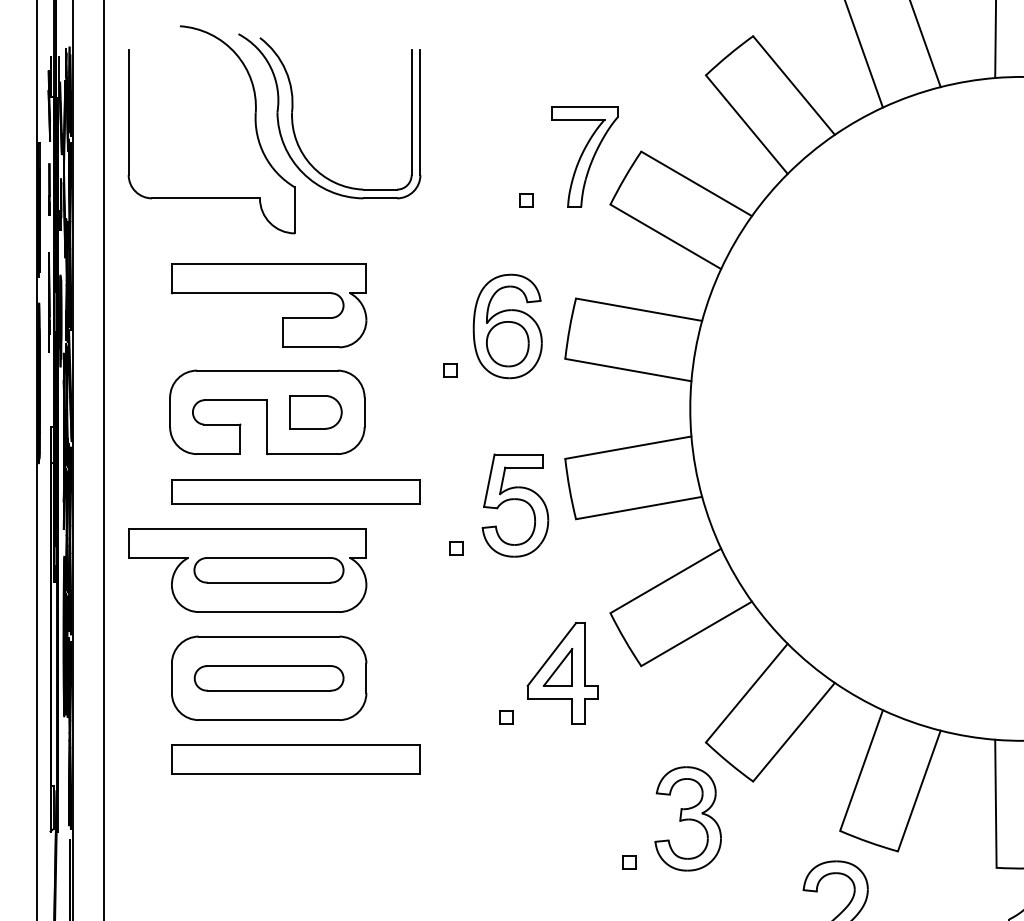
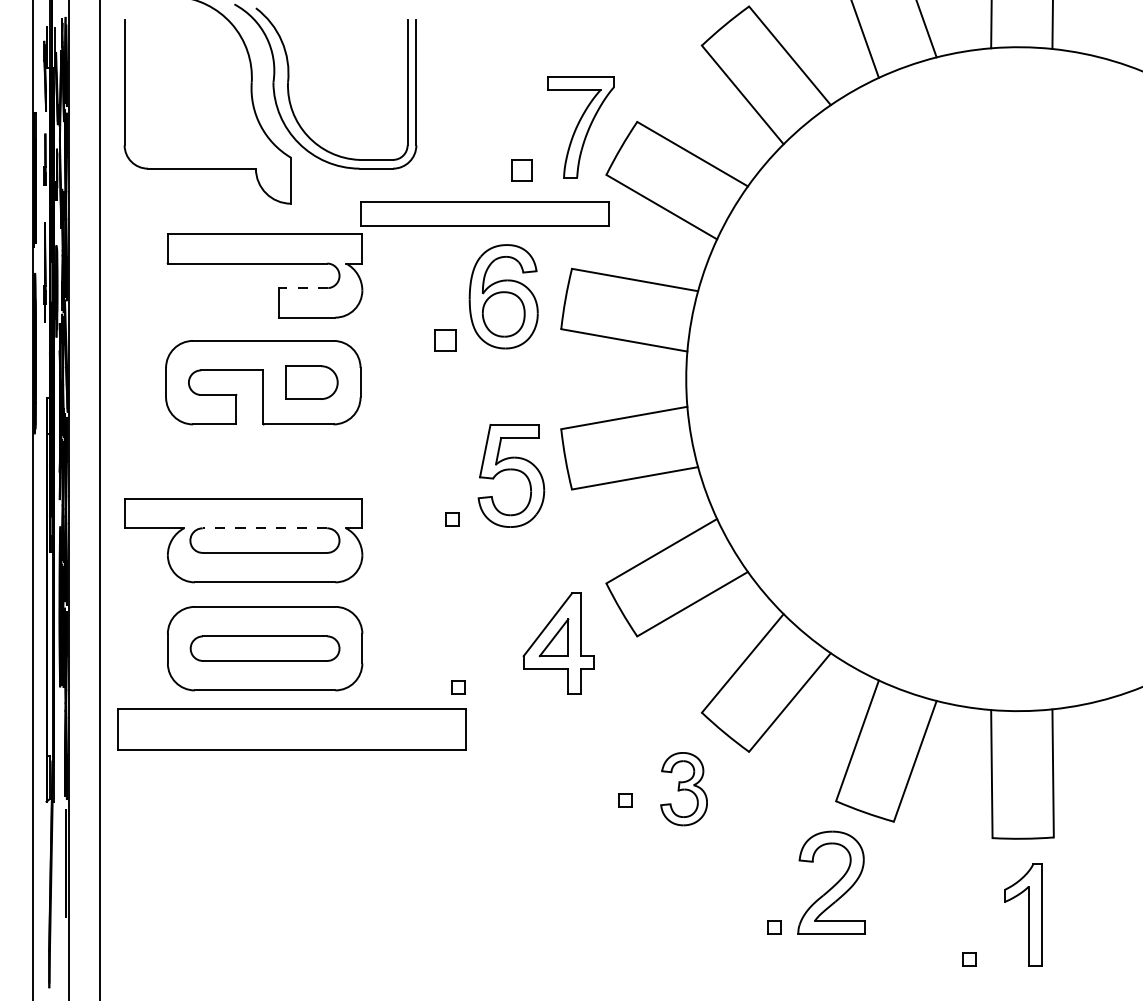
part: (526, 201) -> (522, 171), size x1.6
line: (307, 318) -> (303, 288), solid -> dashed
part: (450, 370) -> (446, 340), size x1.6
part: (295, 491) -> (484, 213), moved
line: (268, 558) -> (264, 528), solid -> dashed
part: (506, 717) -> (458, 687), moved
part: (295, 759) -> (291, 729), size x1.4
part: (687, 818) -> (683, 788), size x0.7
part: (629, 863) -> (625, 800), moved

